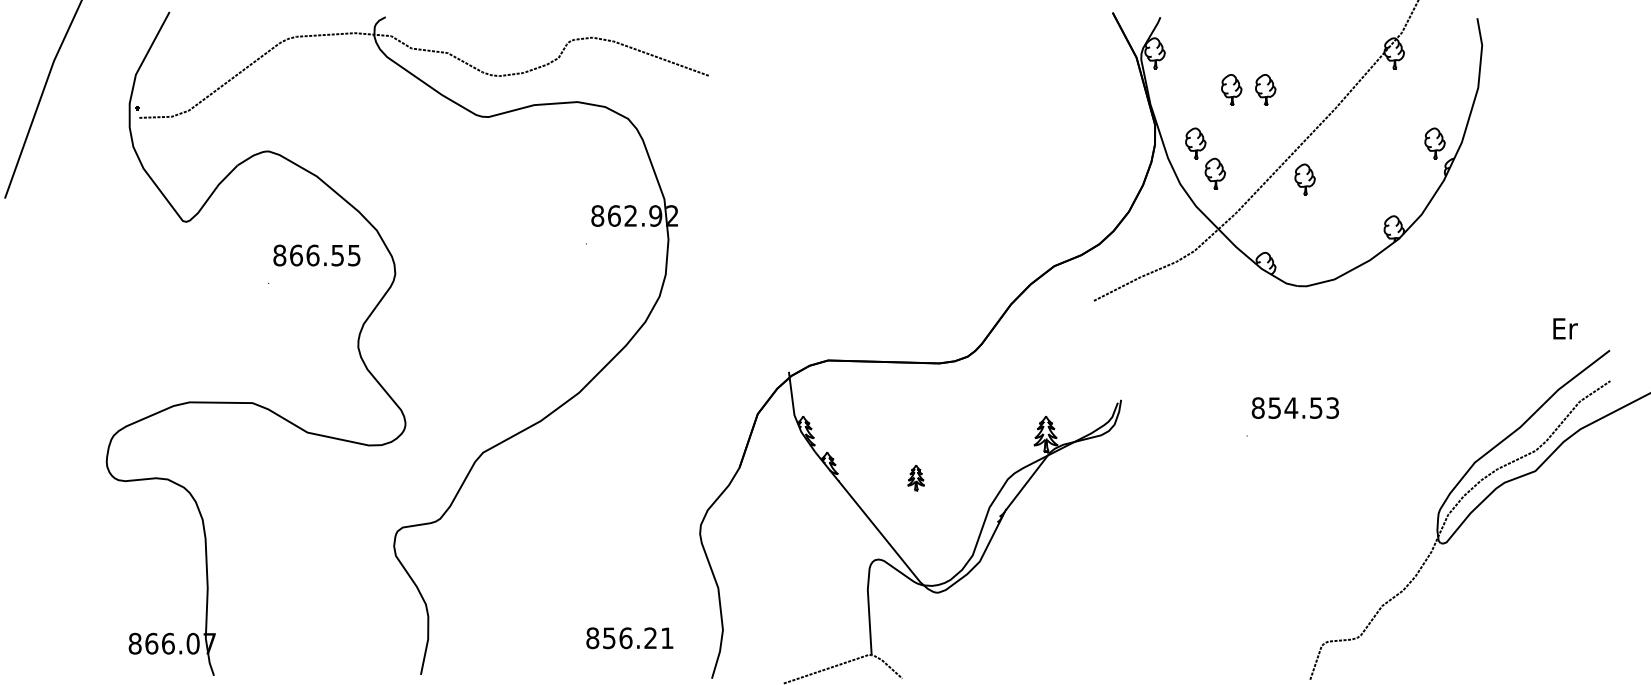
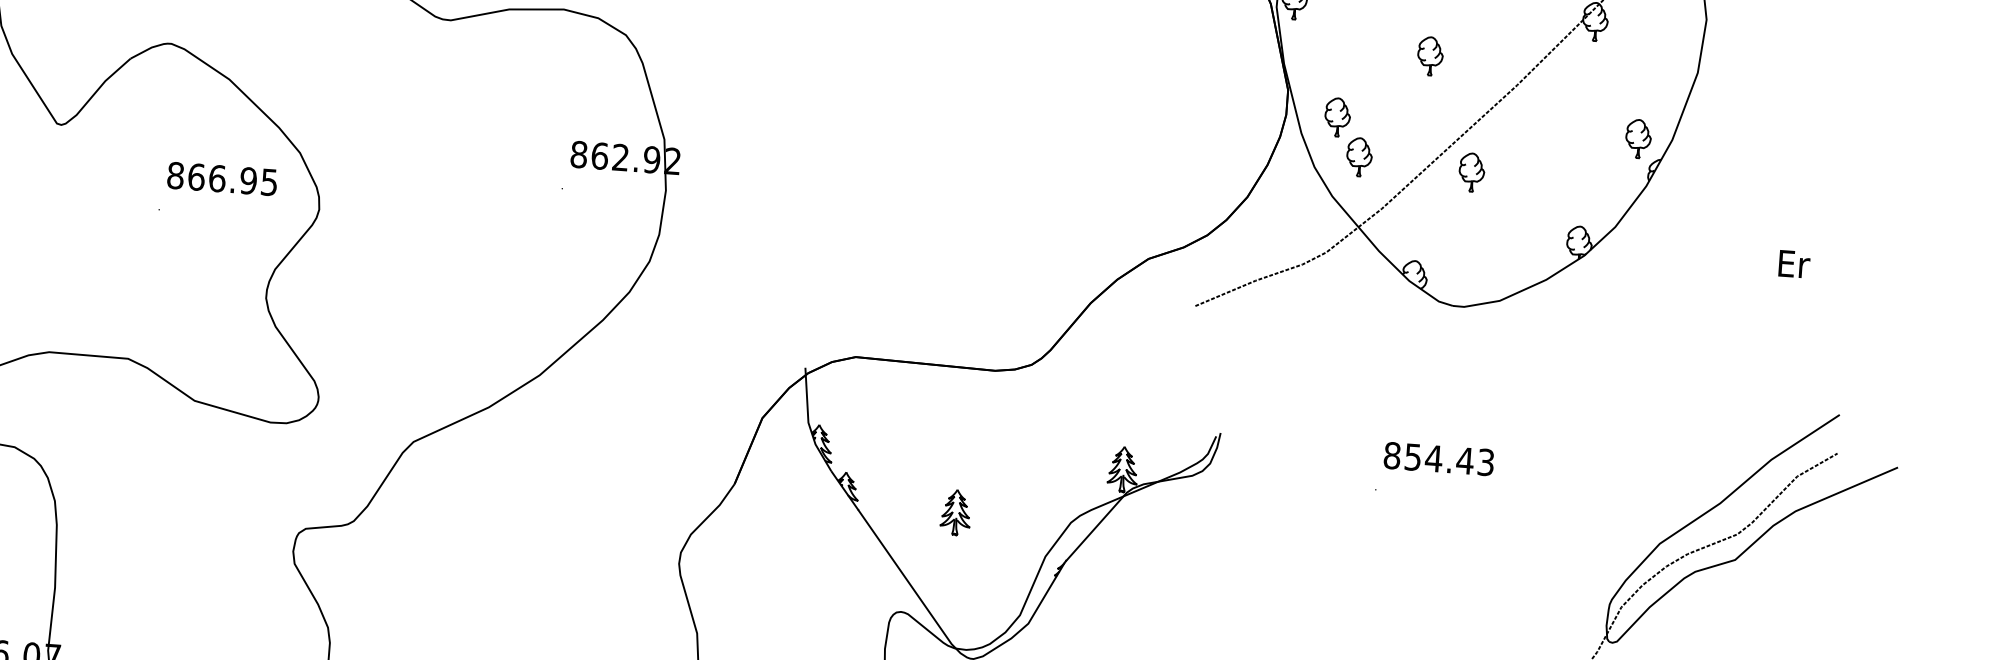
part: (1231, 89) -> (1387, 52), removed
text: (337, 255) -> (248, 180), 866.55 -> 866.95
text: (1565, 328) -> (1794, 263), moved
text: (1316, 407) -> (1465, 460), 854.53 -> 854.43
part: (915, 477) -> (955, 512), size x1.43

